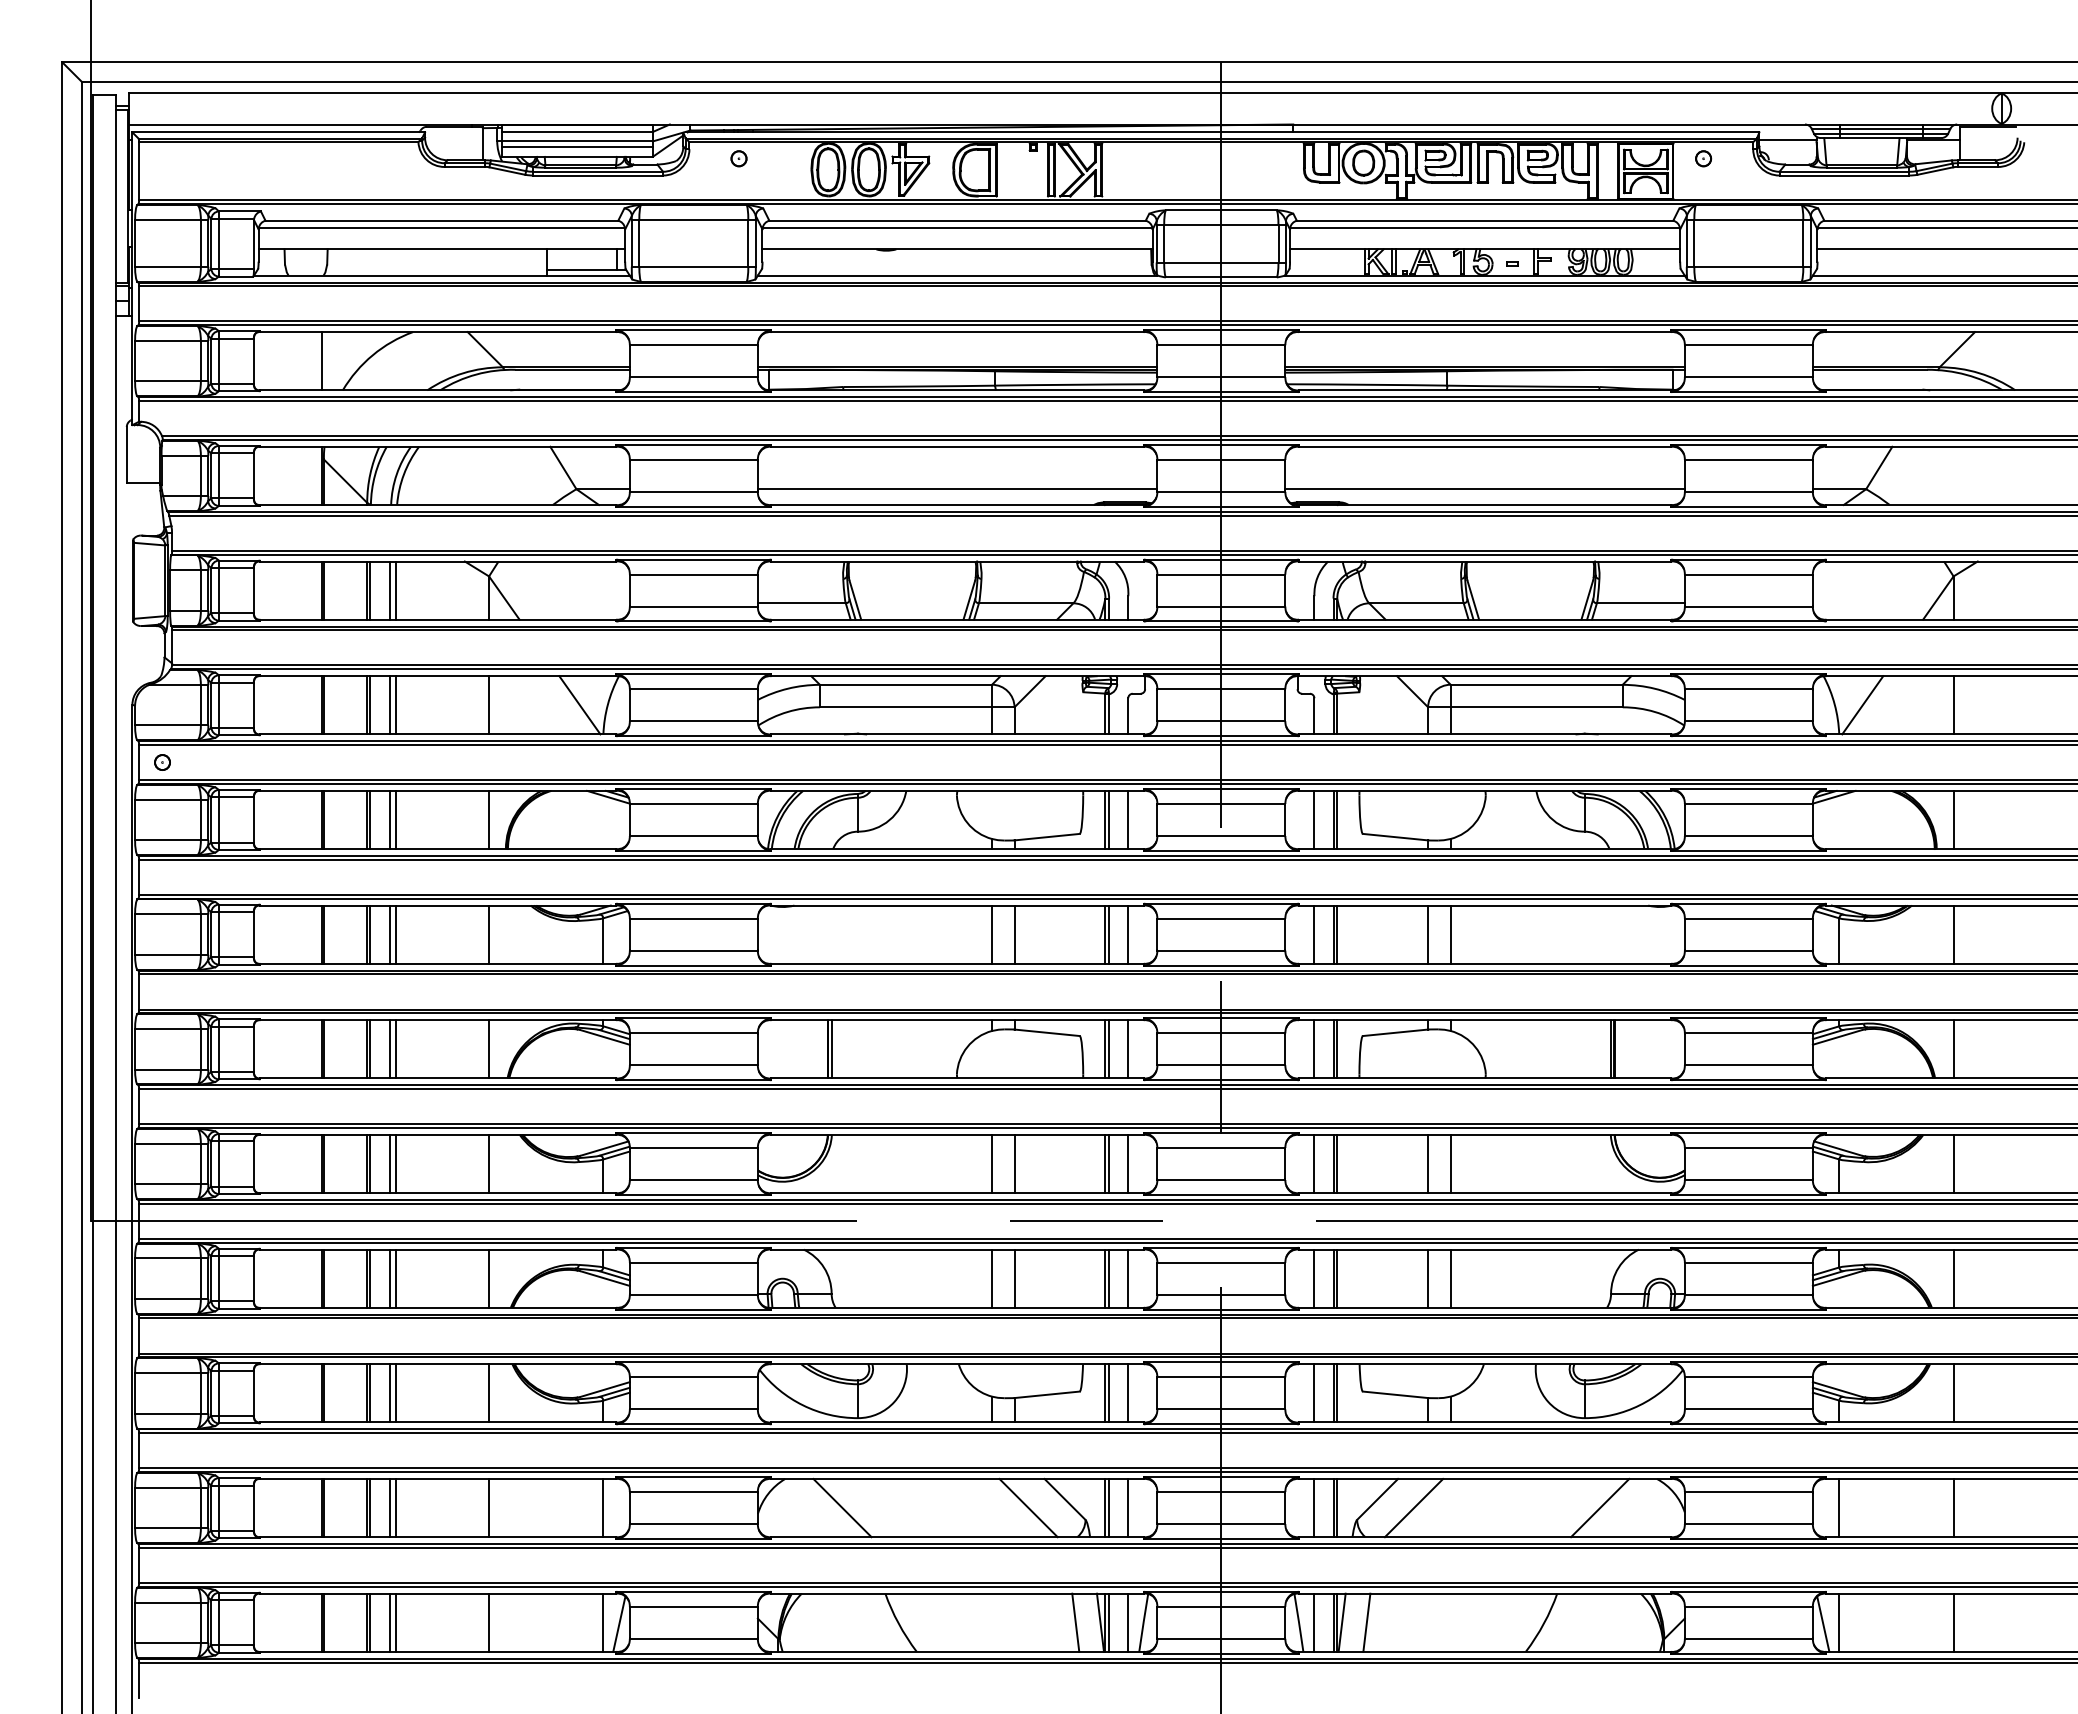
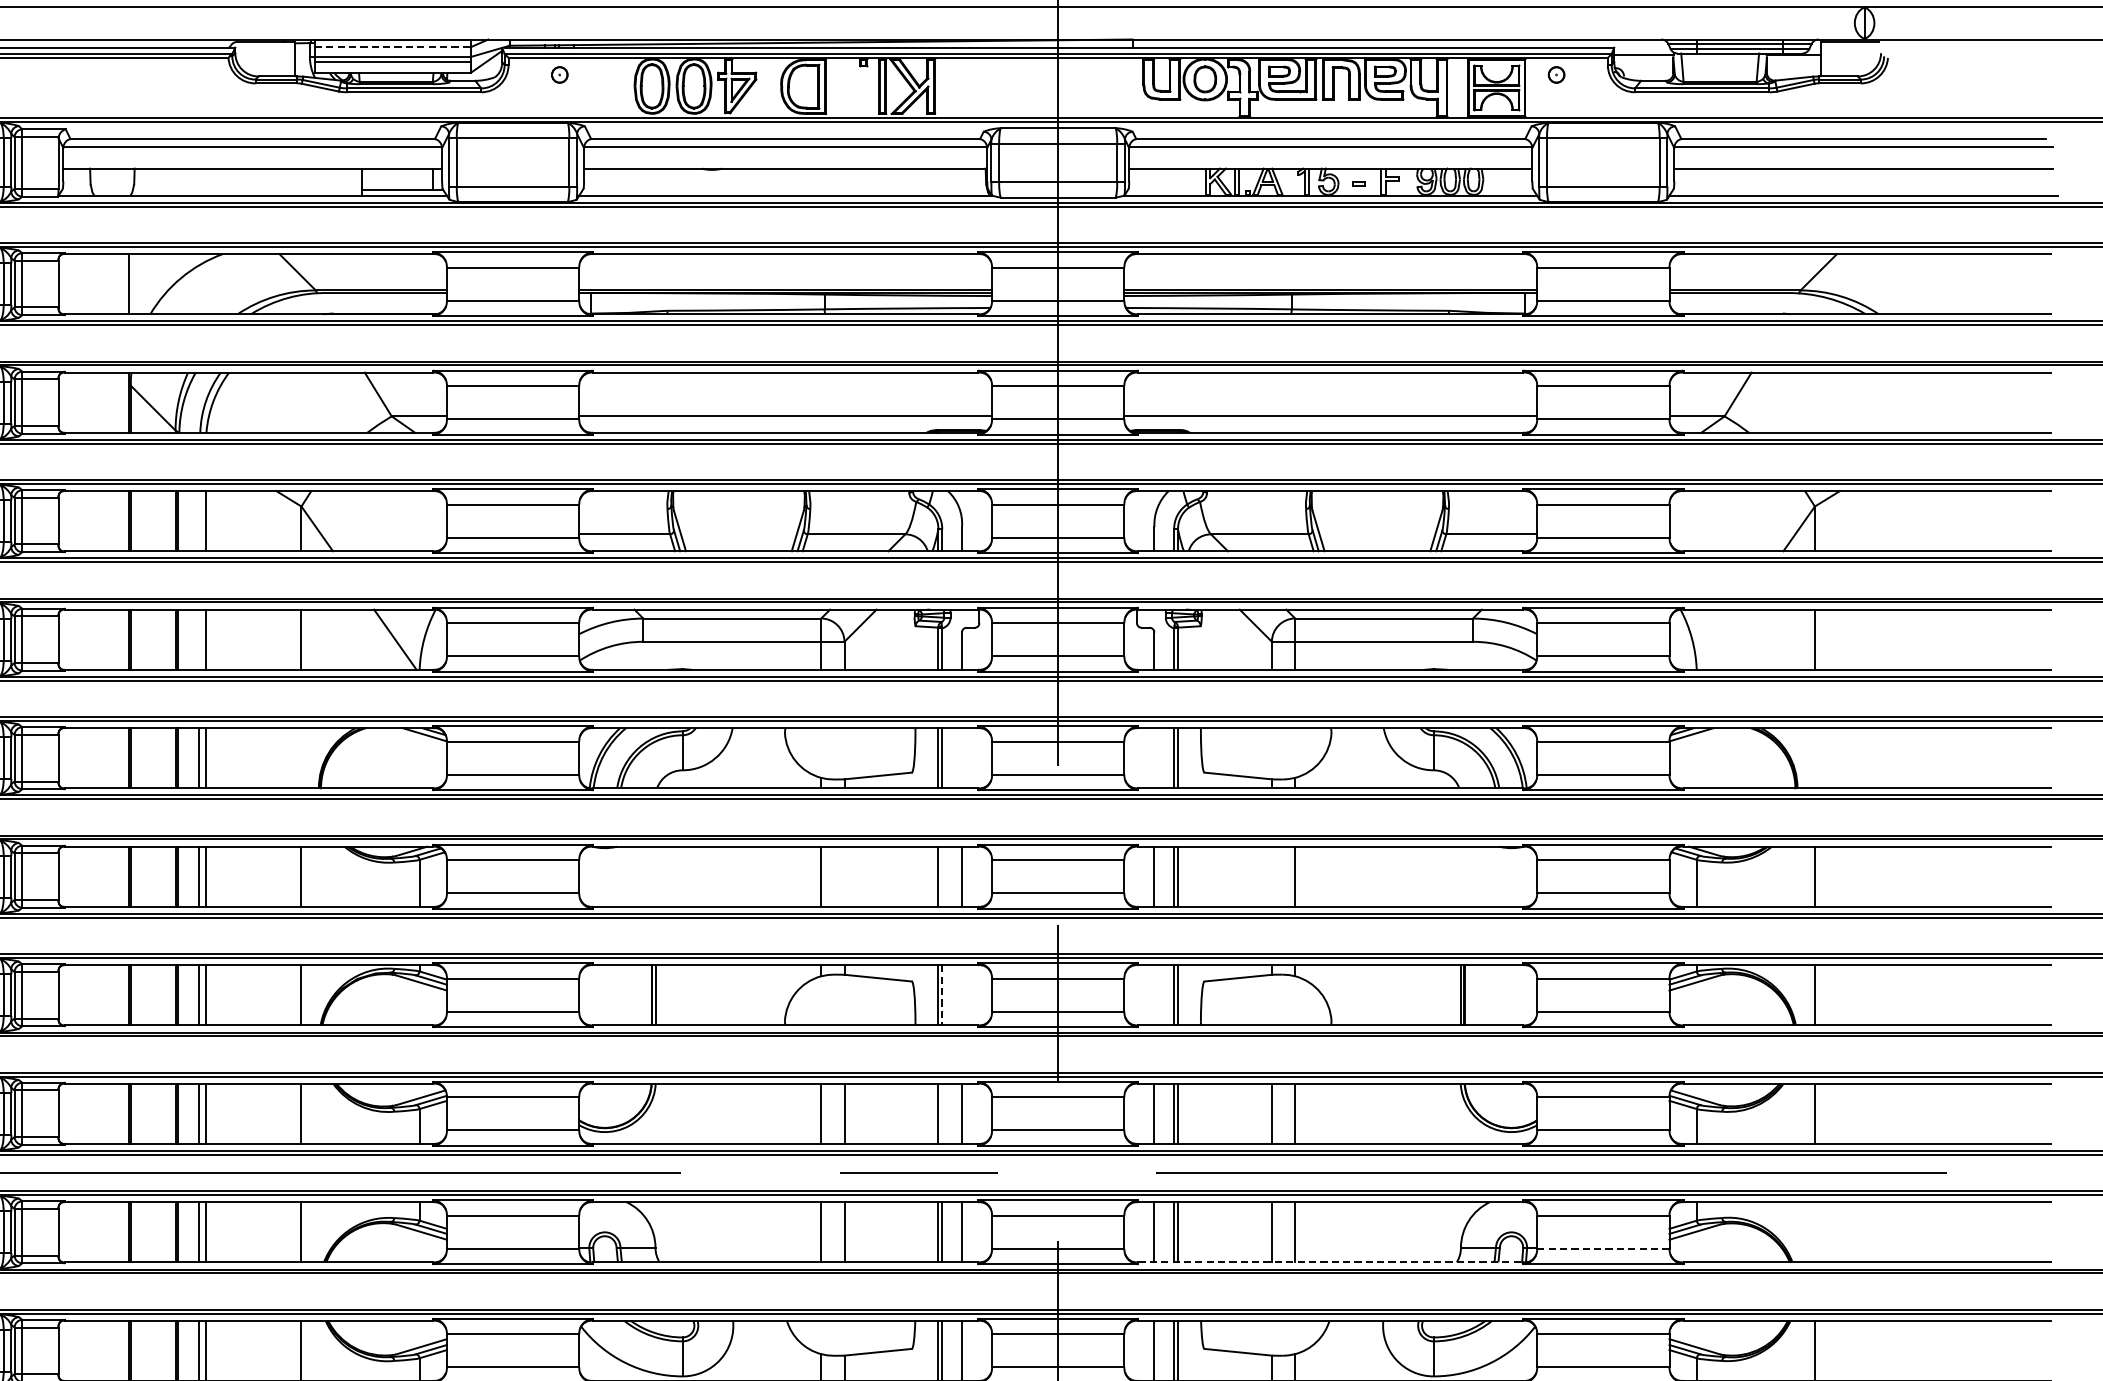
line: (577, 132) -> (392, 47), solid -> dashed
line: (389, 590) -> (198, 521), removed
line: (389, 705) -> (198, 639), removed
line: (1862, 705) -> (1720, 639), removed
line: (489, 819) -> (301, 757), removed
line: (1128, 819) -> (962, 757), removed
line: (1314, 819) -> (1154, 757), removed
line: (1953, 819) -> (1814, 757), removed
line: (1014, 934) -> (844, 876), removed
line: (1109, 934) -> (942, 876), removed
line: (1428, 934) -> (1272, 876), removed
line: (1109, 1049) -> (942, 995), solid -> dashed
line: (1128, 1049) -> (962, 995), removed
line: (1314, 1049) -> (1154, 995), removed
line: (1109, 1163) -> (942, 1113), removed
line: (1953, 1278) -> (1814, 1232), removed
line: (1748, 1294) -> (1602, 1248), solid -> dashed
line: (1485, 1307) -> (1331, 1262), solid -> dashed

